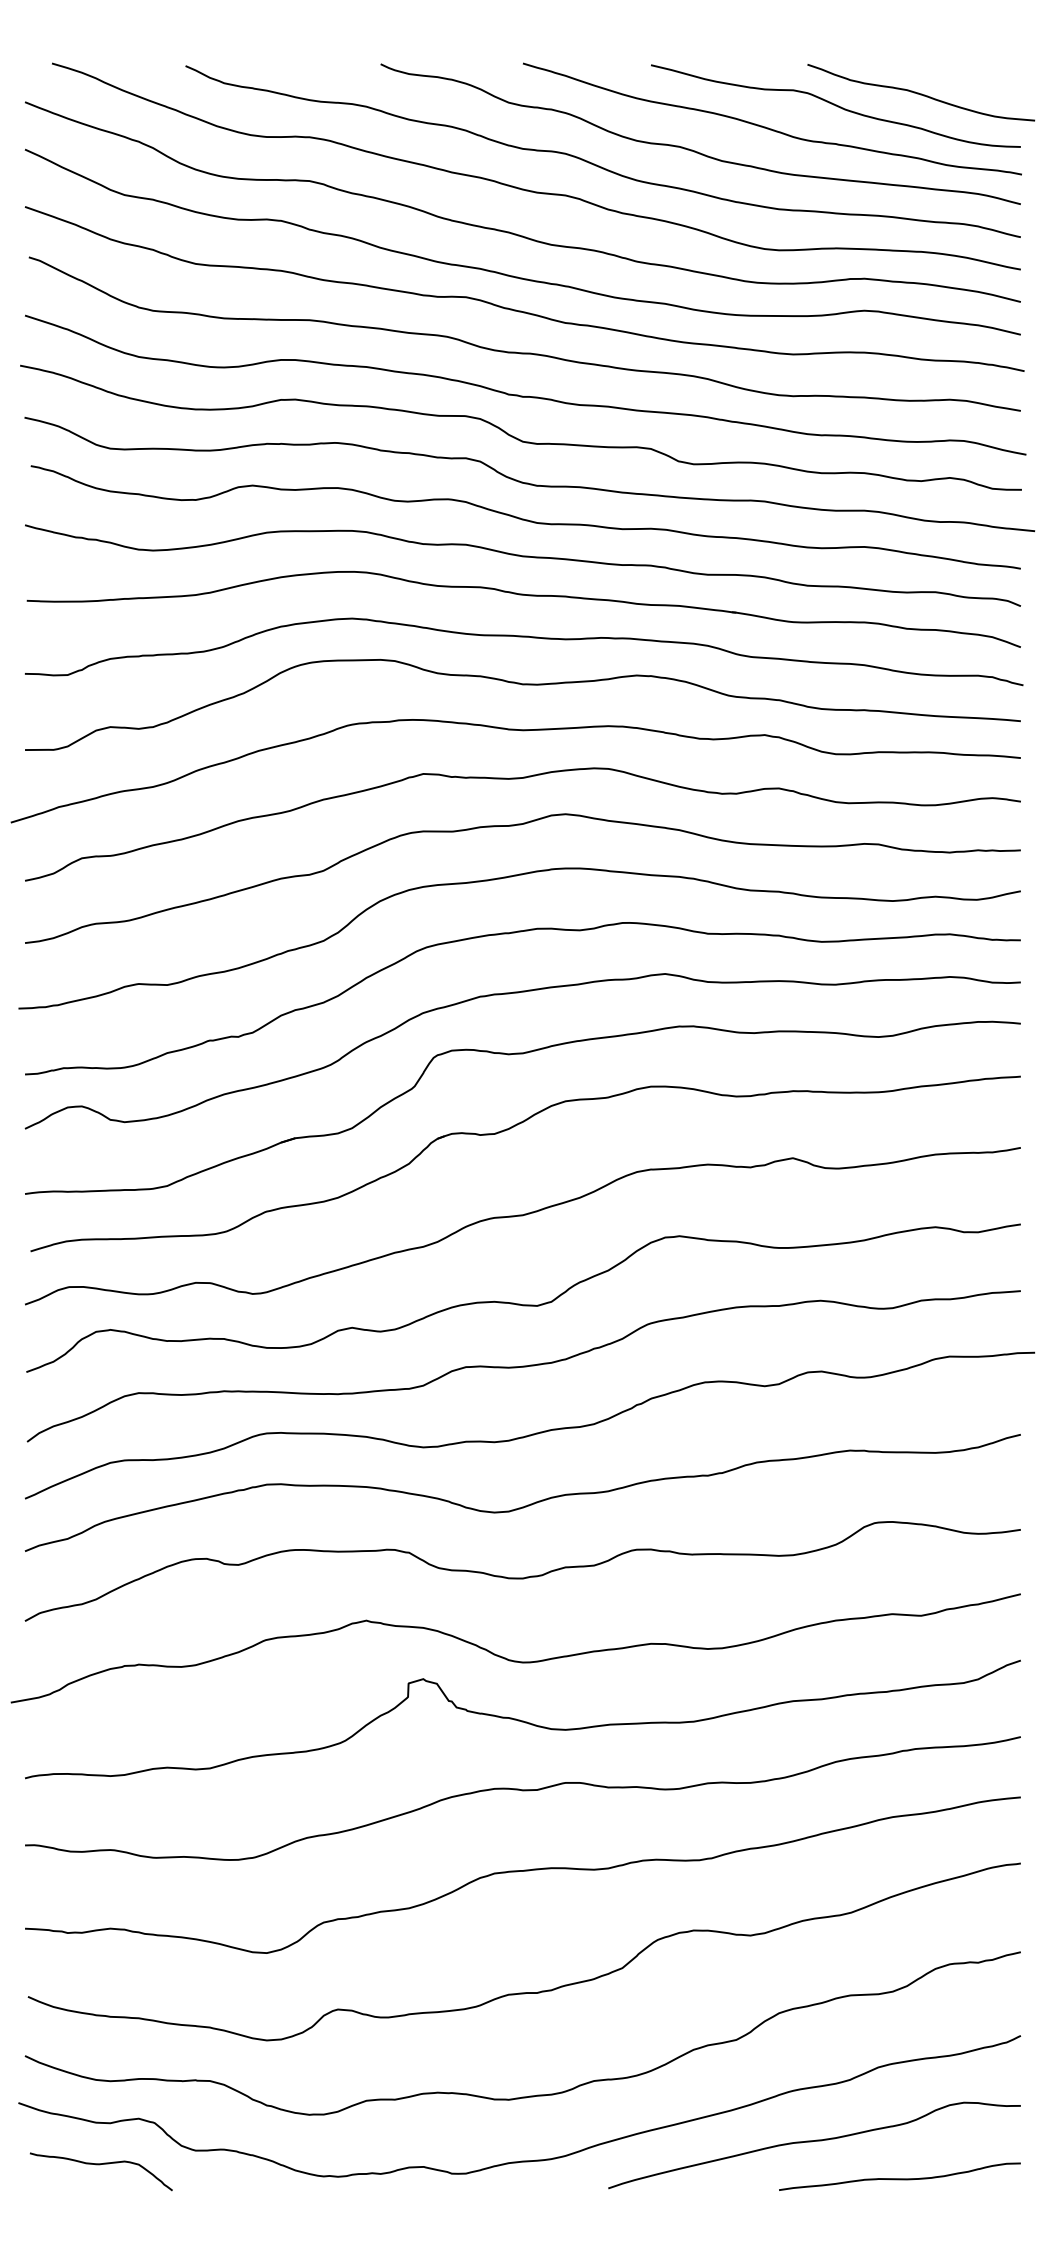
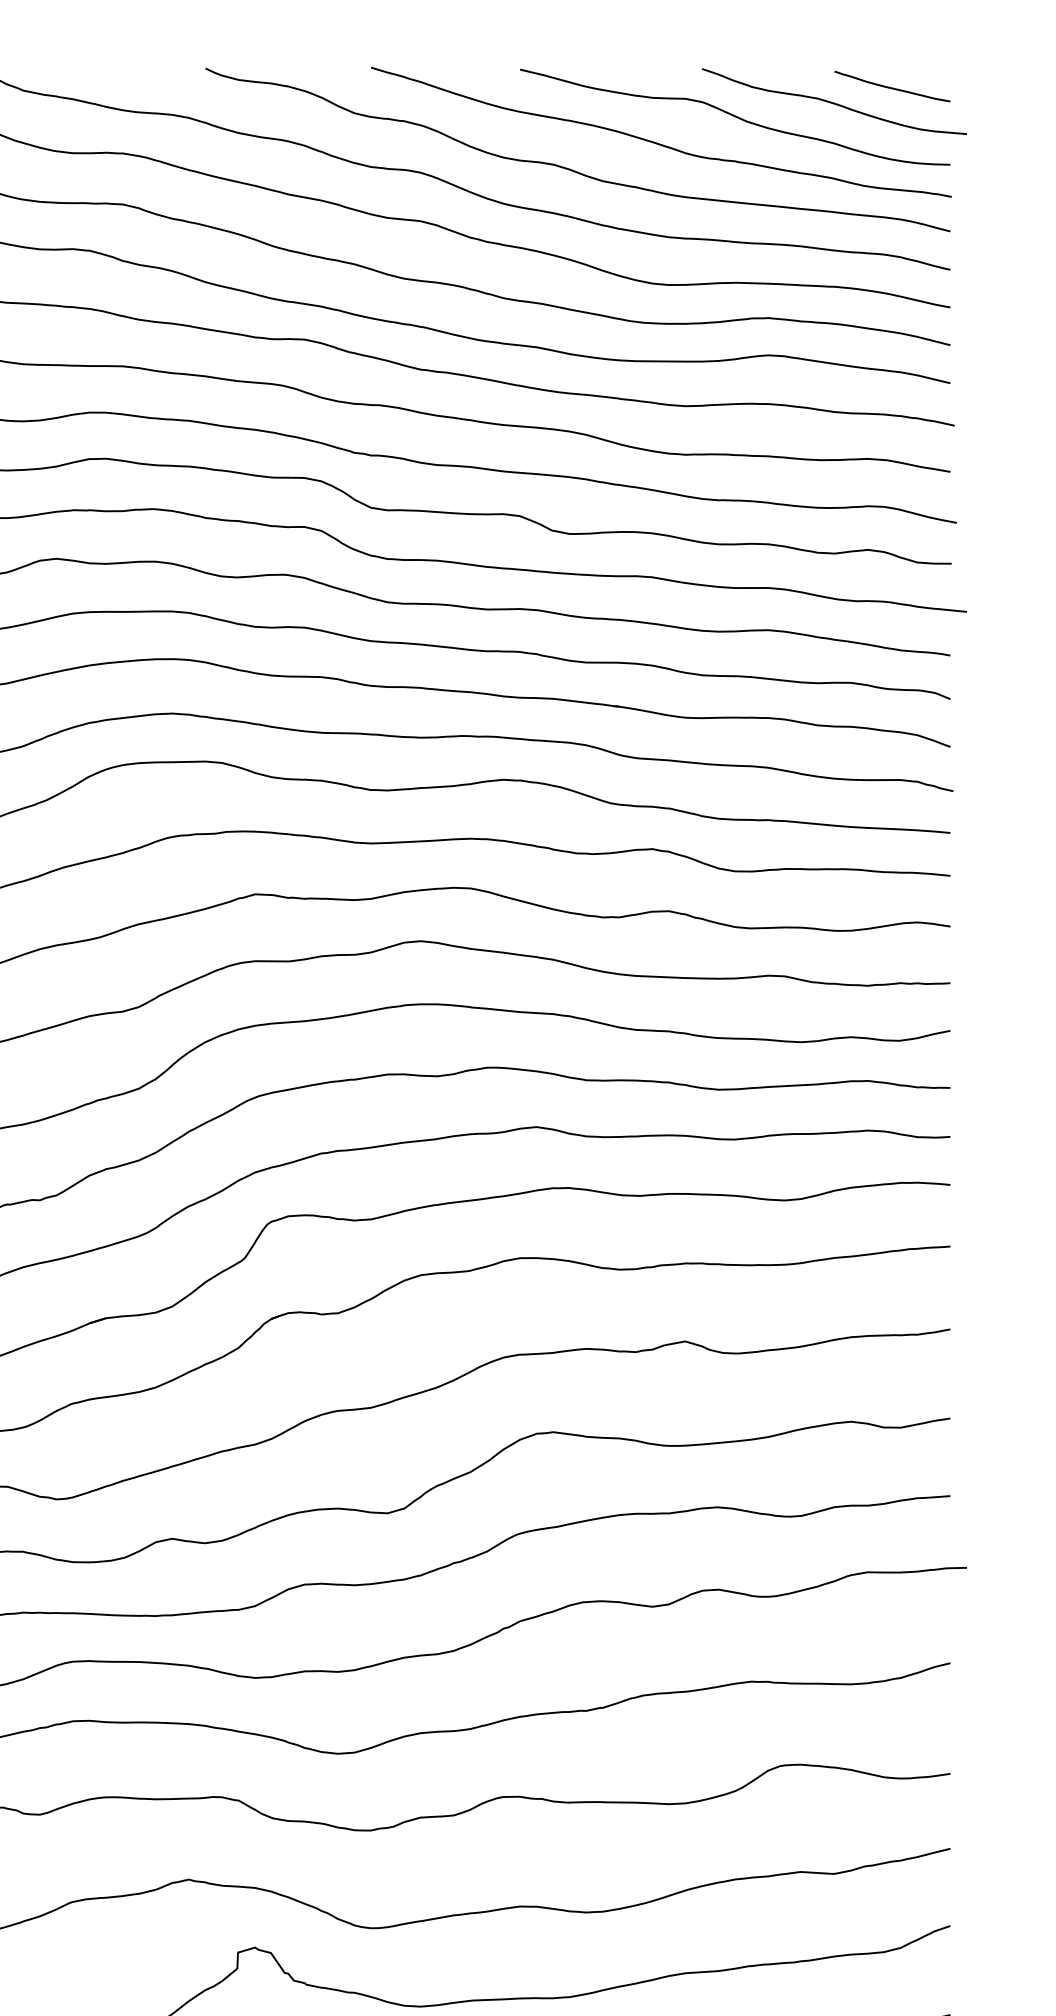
curve: (970, 80) -> (891, 87), added

